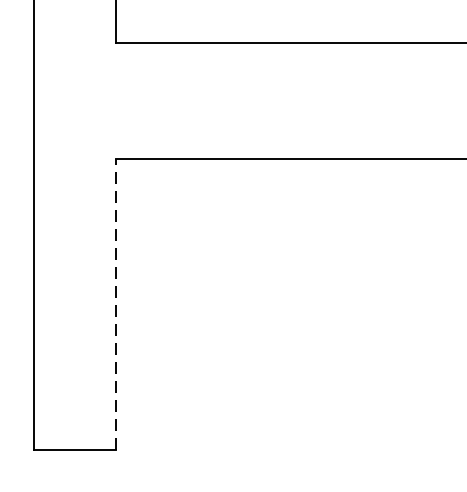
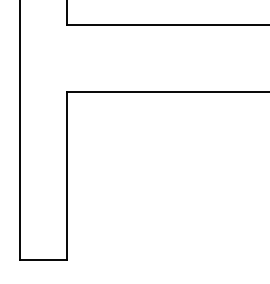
line: (114, 303) -> (66, 175), dashed -> solid

